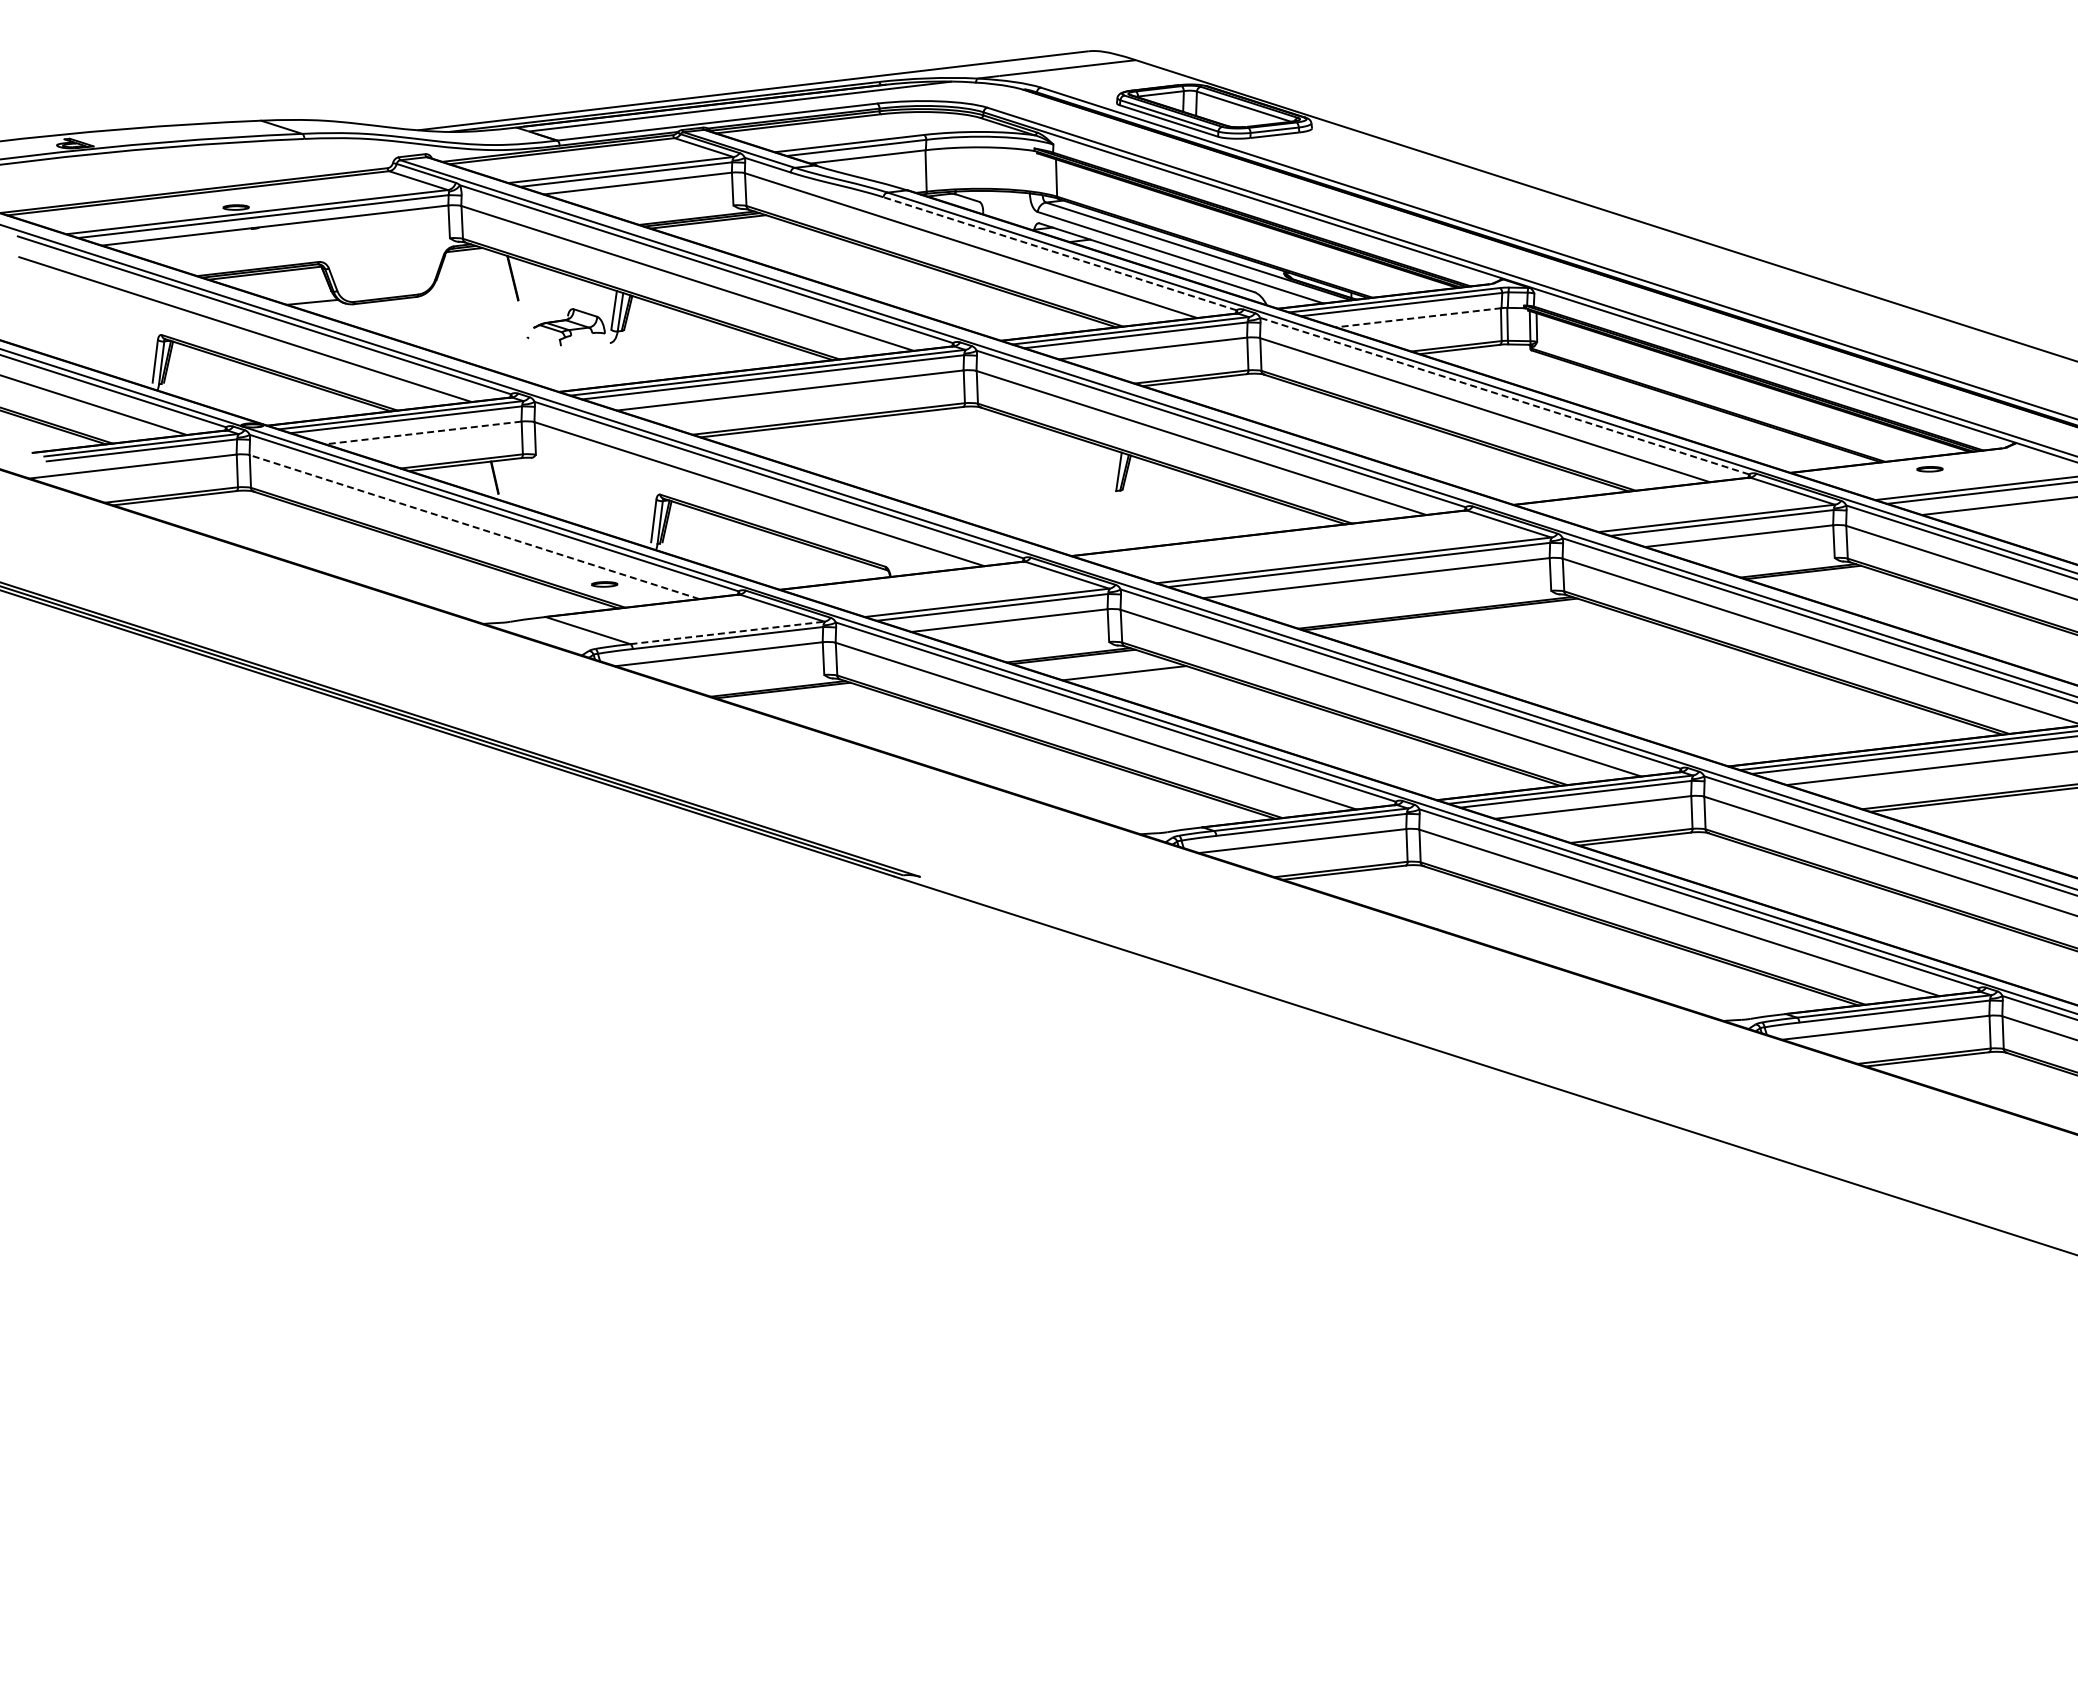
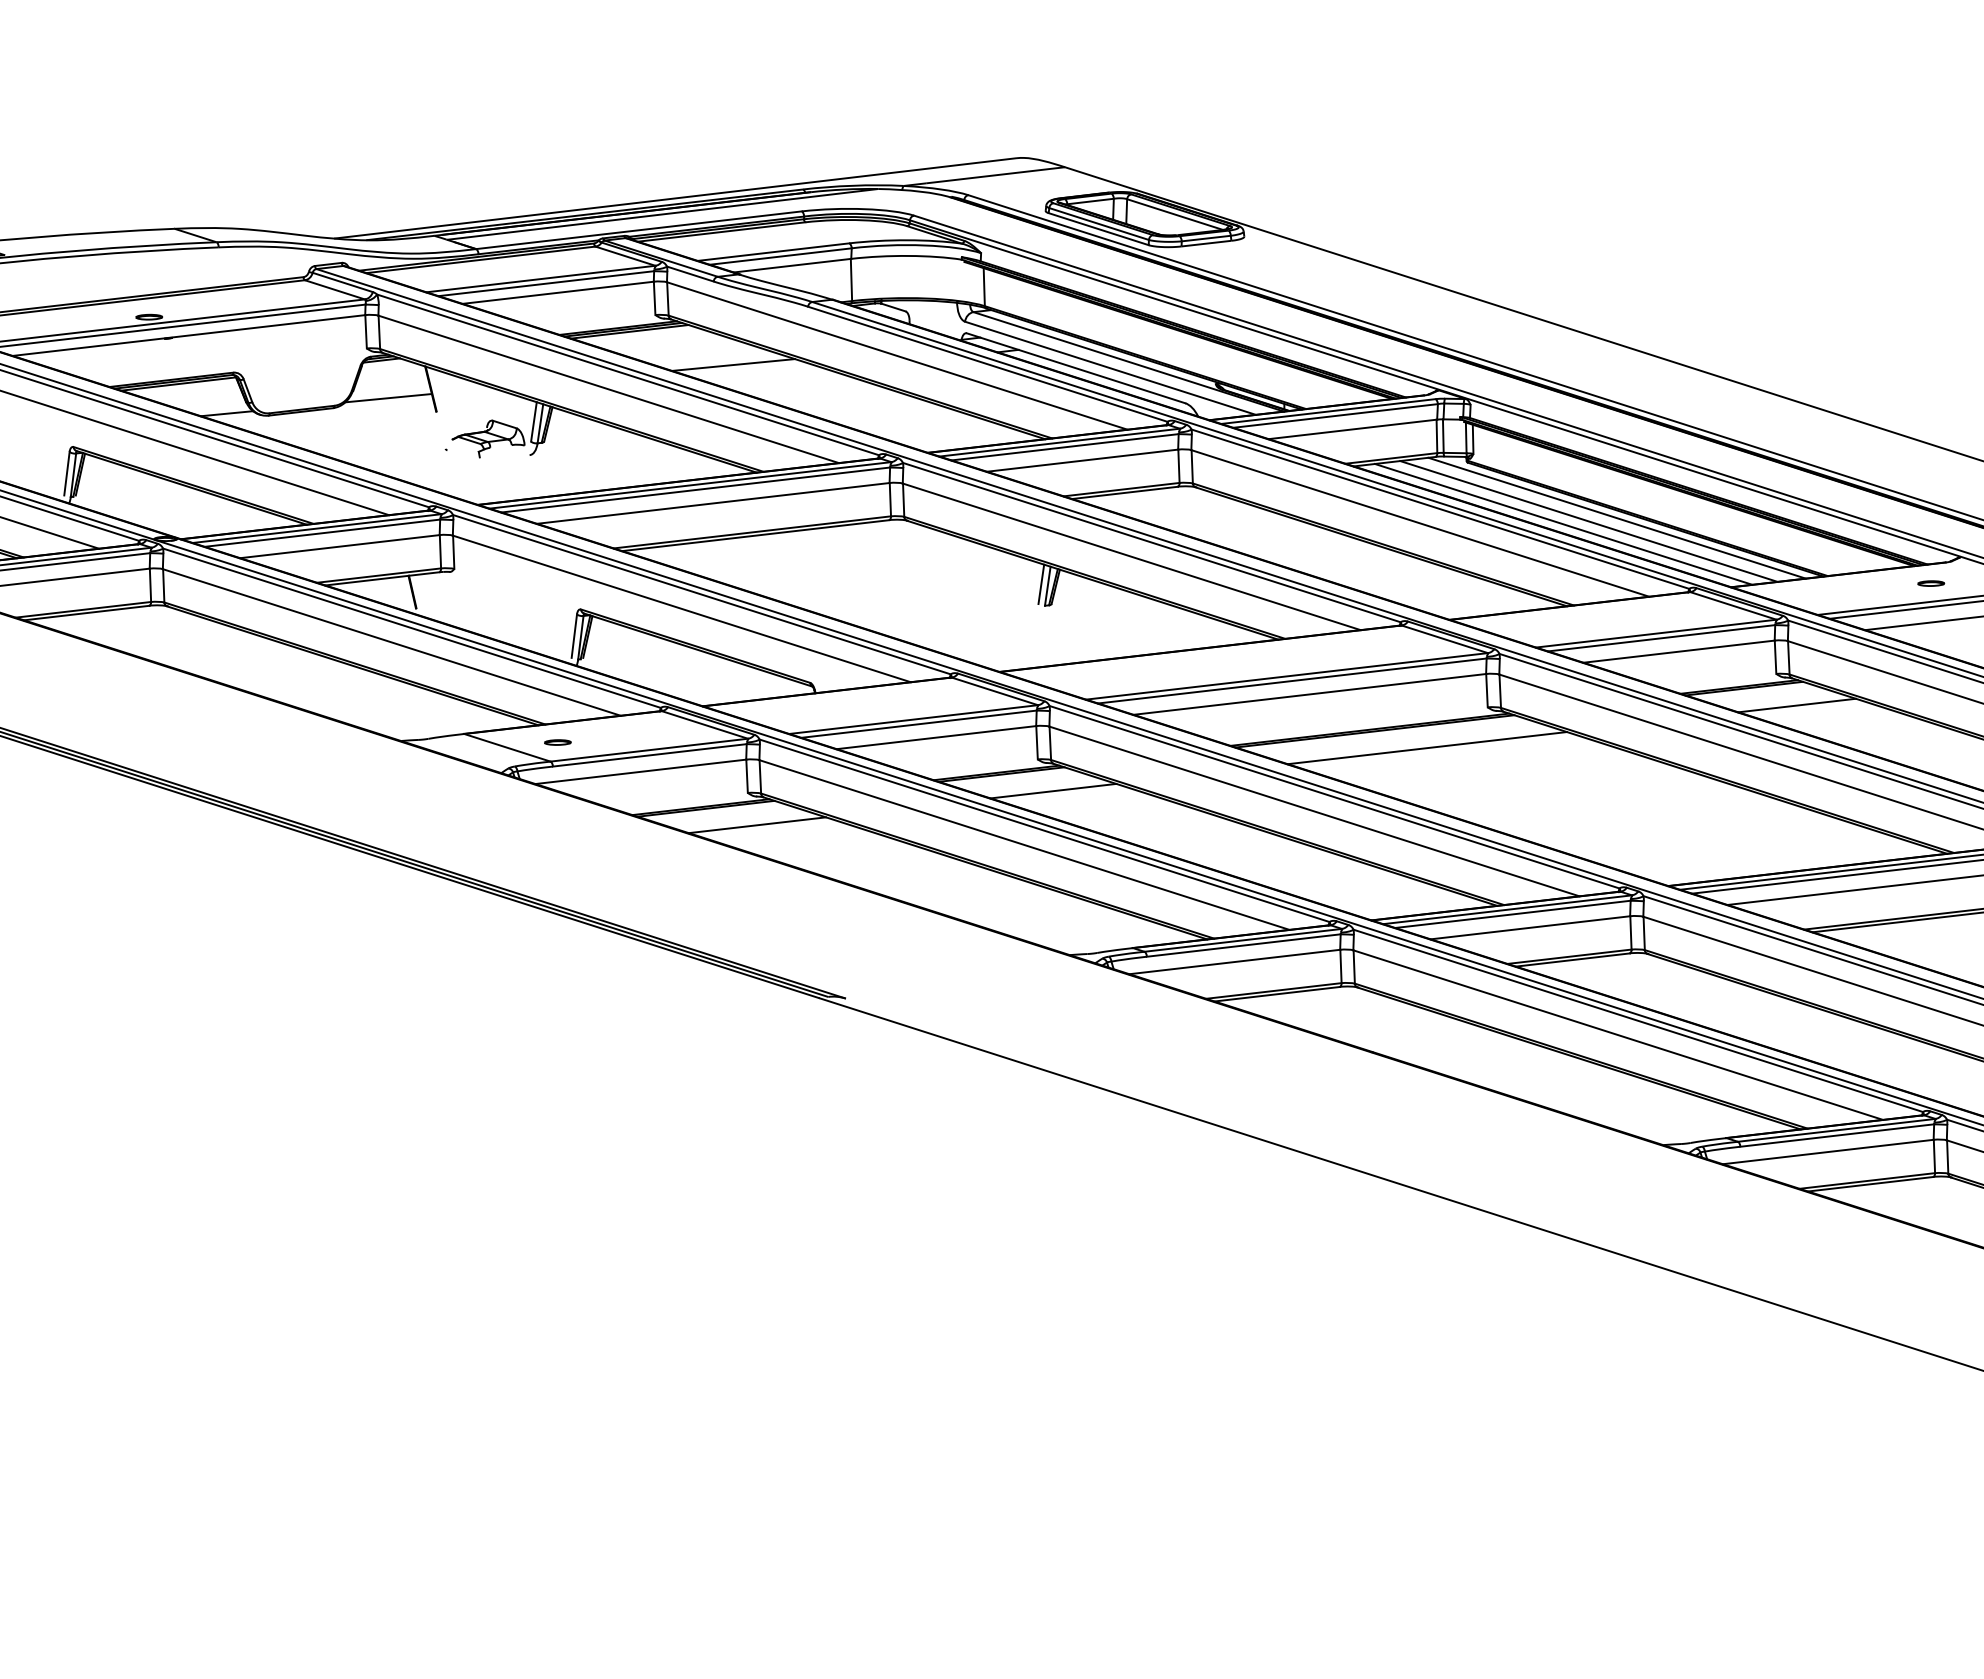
line: (1059, 253) -> (987, 363), dashed -> solid
line: (809, 254) -> (732, 365), added
line: (470, 287) -> (387, 398), added
line: (1418, 317) -> (1352, 429), dashed -> solid
line: (1504, 396) -> (1440, 509), dashed -> solid
line: (1677, 404) -> (1616, 517), added
line: (1650, 407) -> (1588, 520), added
line: (1625, 410) -> (1563, 523), added
line: (423, 432) -> (339, 546), dashed -> solid
line: (1112, 469) -> (1041, 583), added
part: (1929, 469) -> (1930, 583), moved
line: (474, 526) -> (391, 641), dashed -> solid
part: (604, 584) -> (557, 742), moved
line: (1855, 588) -> (1797, 704), added
line: (1491, 630) -> (1426, 747), added
line: (727, 632) -> (649, 749), dashed -> solid
line: (833, 706) -> (757, 825), added

